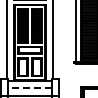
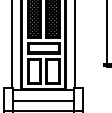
line: (29, 88) -> (42, 100), dashed -> solid

